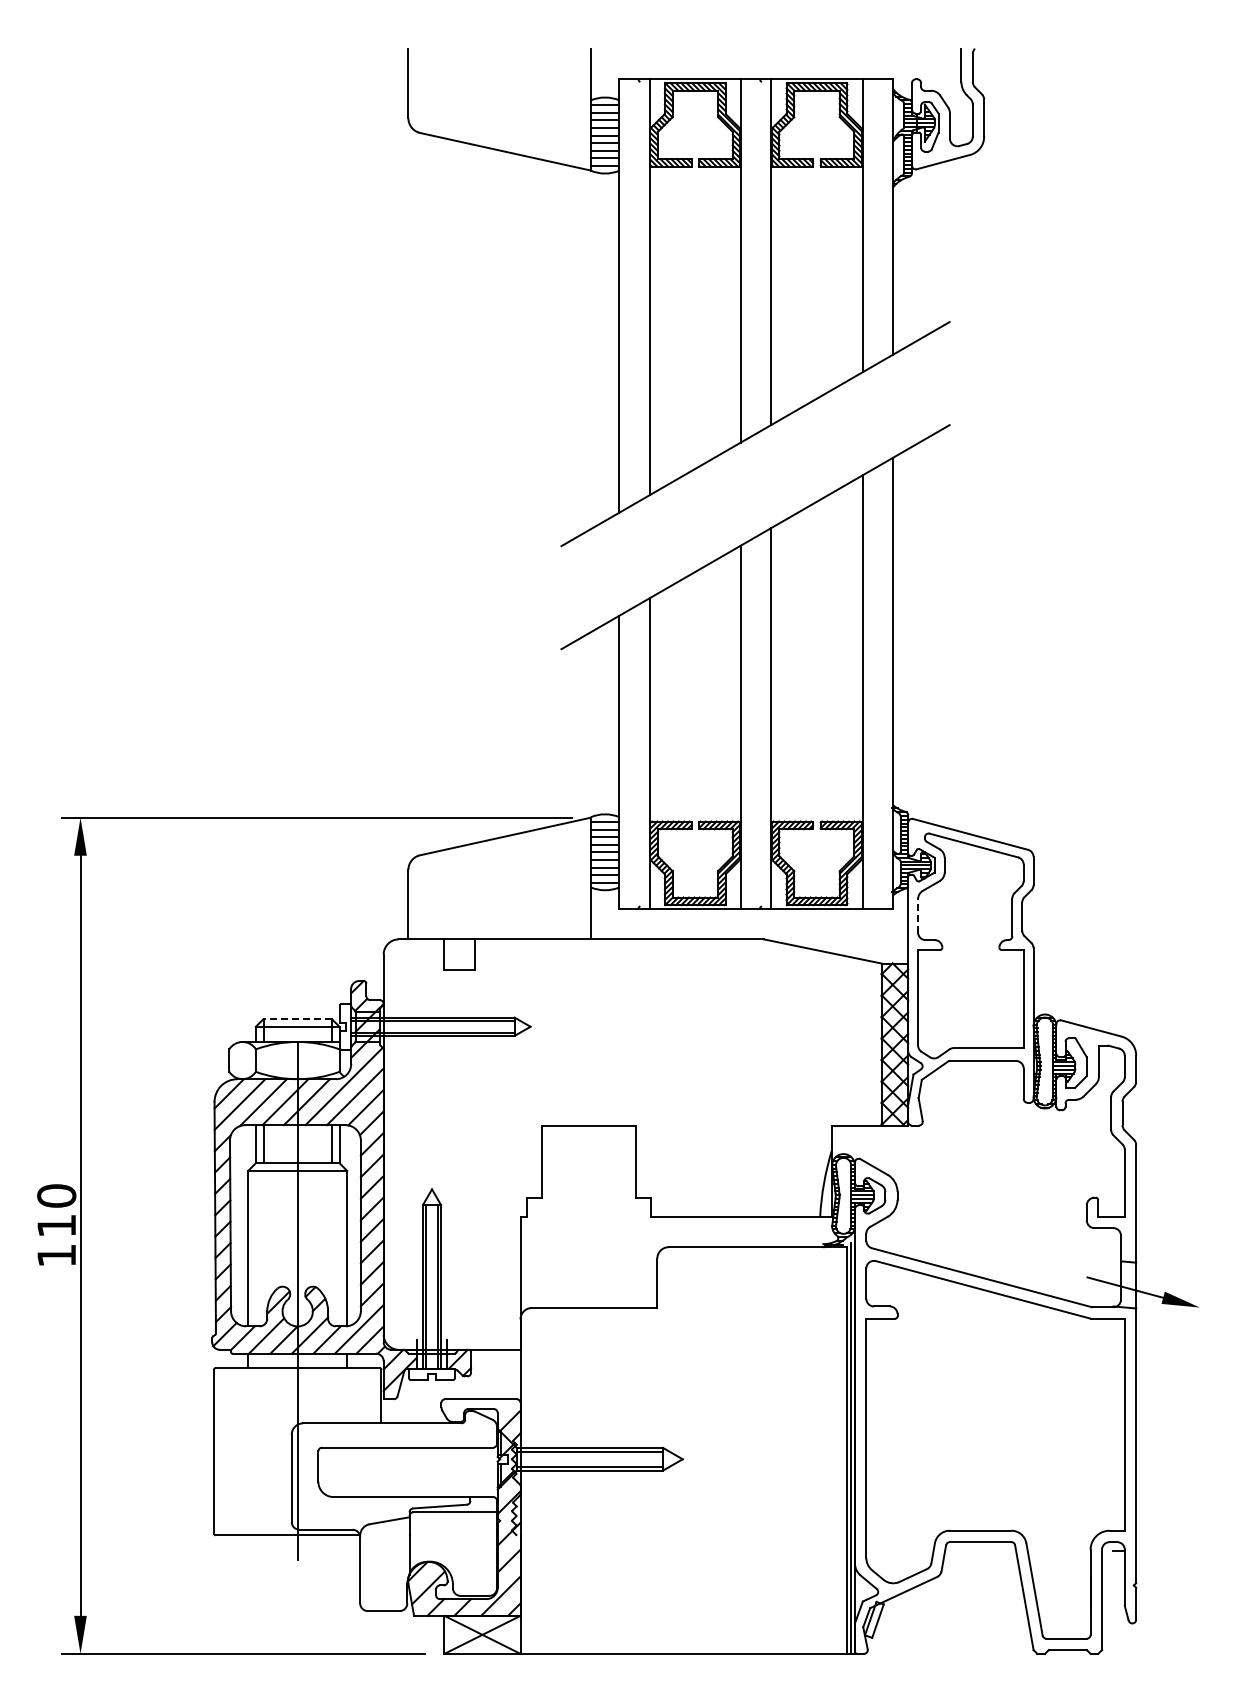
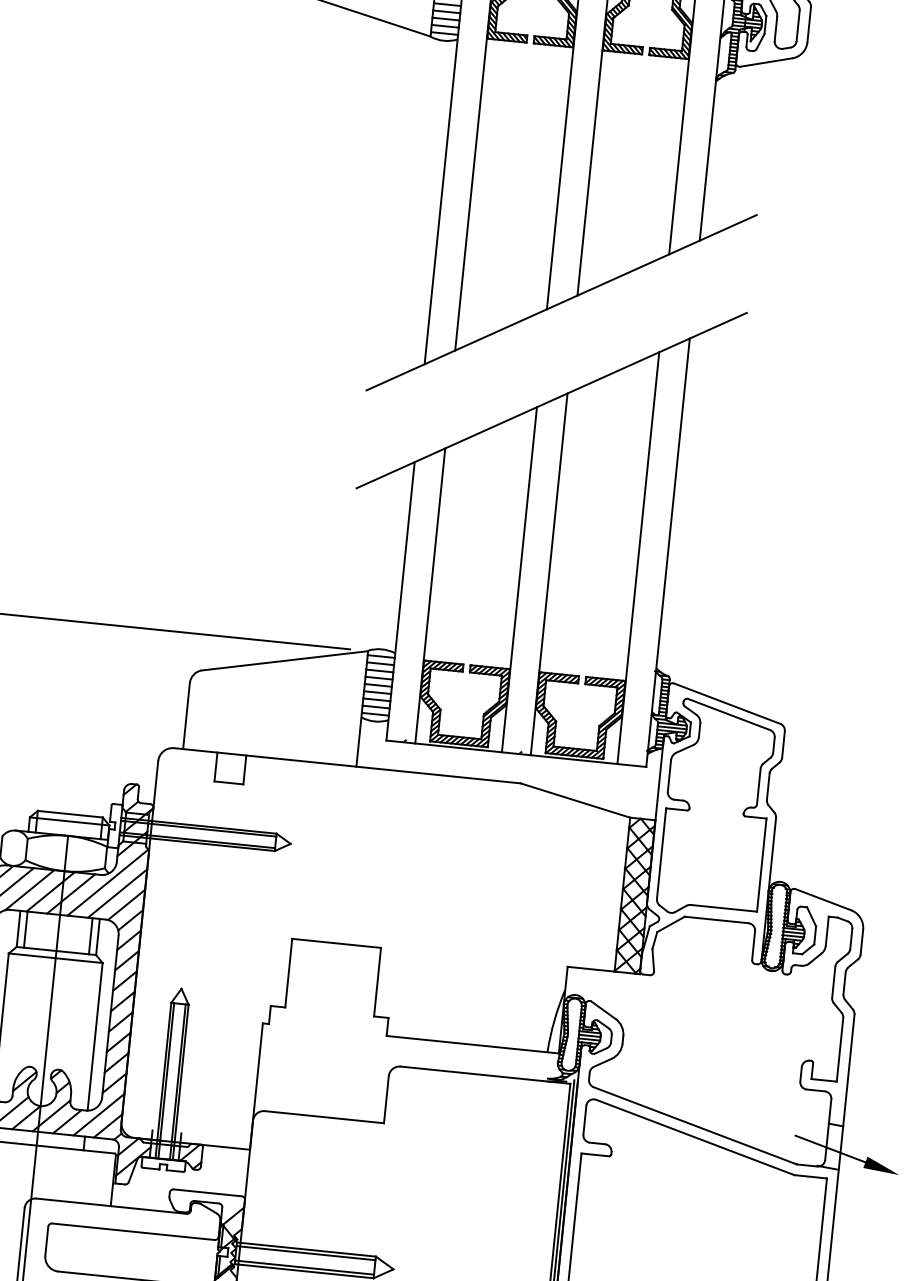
line: (918, 915) -> (669, 775), dashed -> solid
line: (297, 1019) -> (70, 814), dashed -> solid

